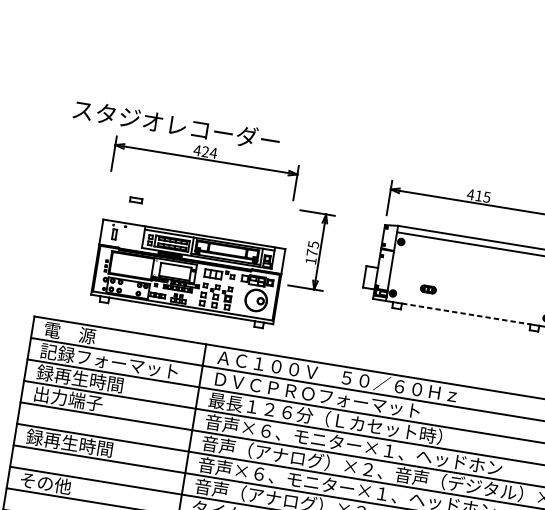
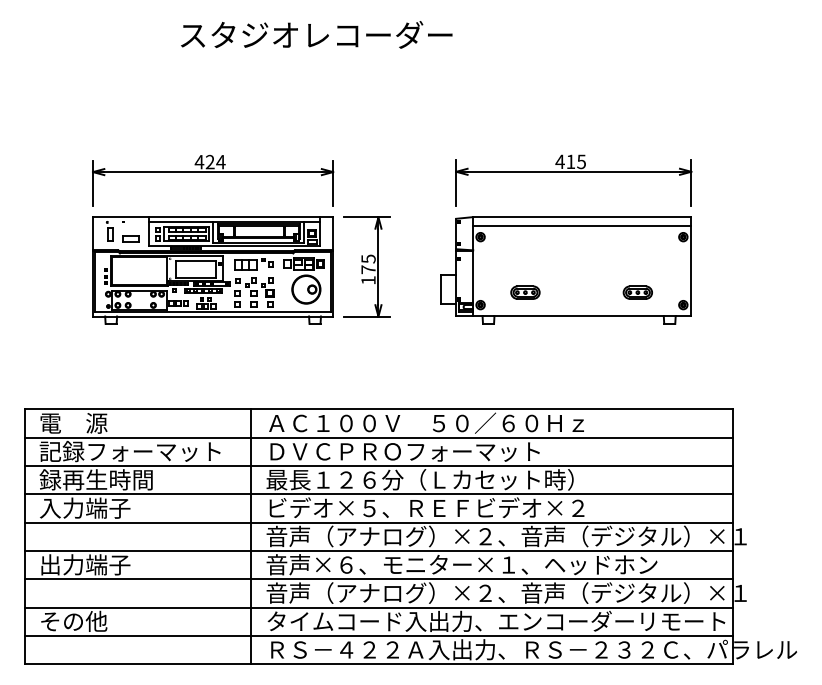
text: (176, 124) -> (316, 34), moved
part: (187, 274) -> (212, 270), moved
part: (428, 289) -> (525, 292), size x1.43
part: (513, 303) -> (637, 292), added
line: (466, 314) -> (579, 316), dashed -> solid
text: (42, 394) -> (50, 507), 出力端子 -> 入力端子
text: (69, 442) -> (95, 564), 録再生時間 -> 出力端子
text: (353, 444) -> (461, 507), 音声×６、モニター×１、ヘッドホン -> ビデオ×５、ＲＥＦビデオ×２

